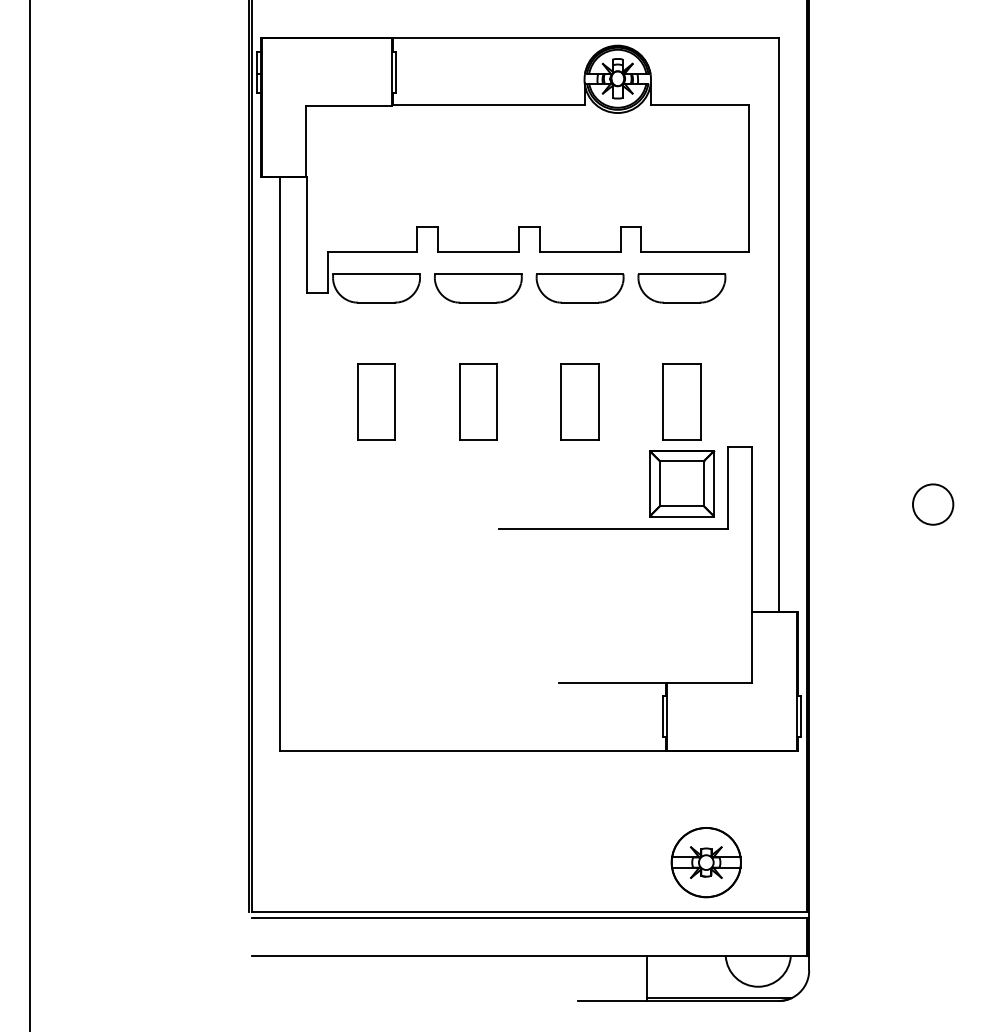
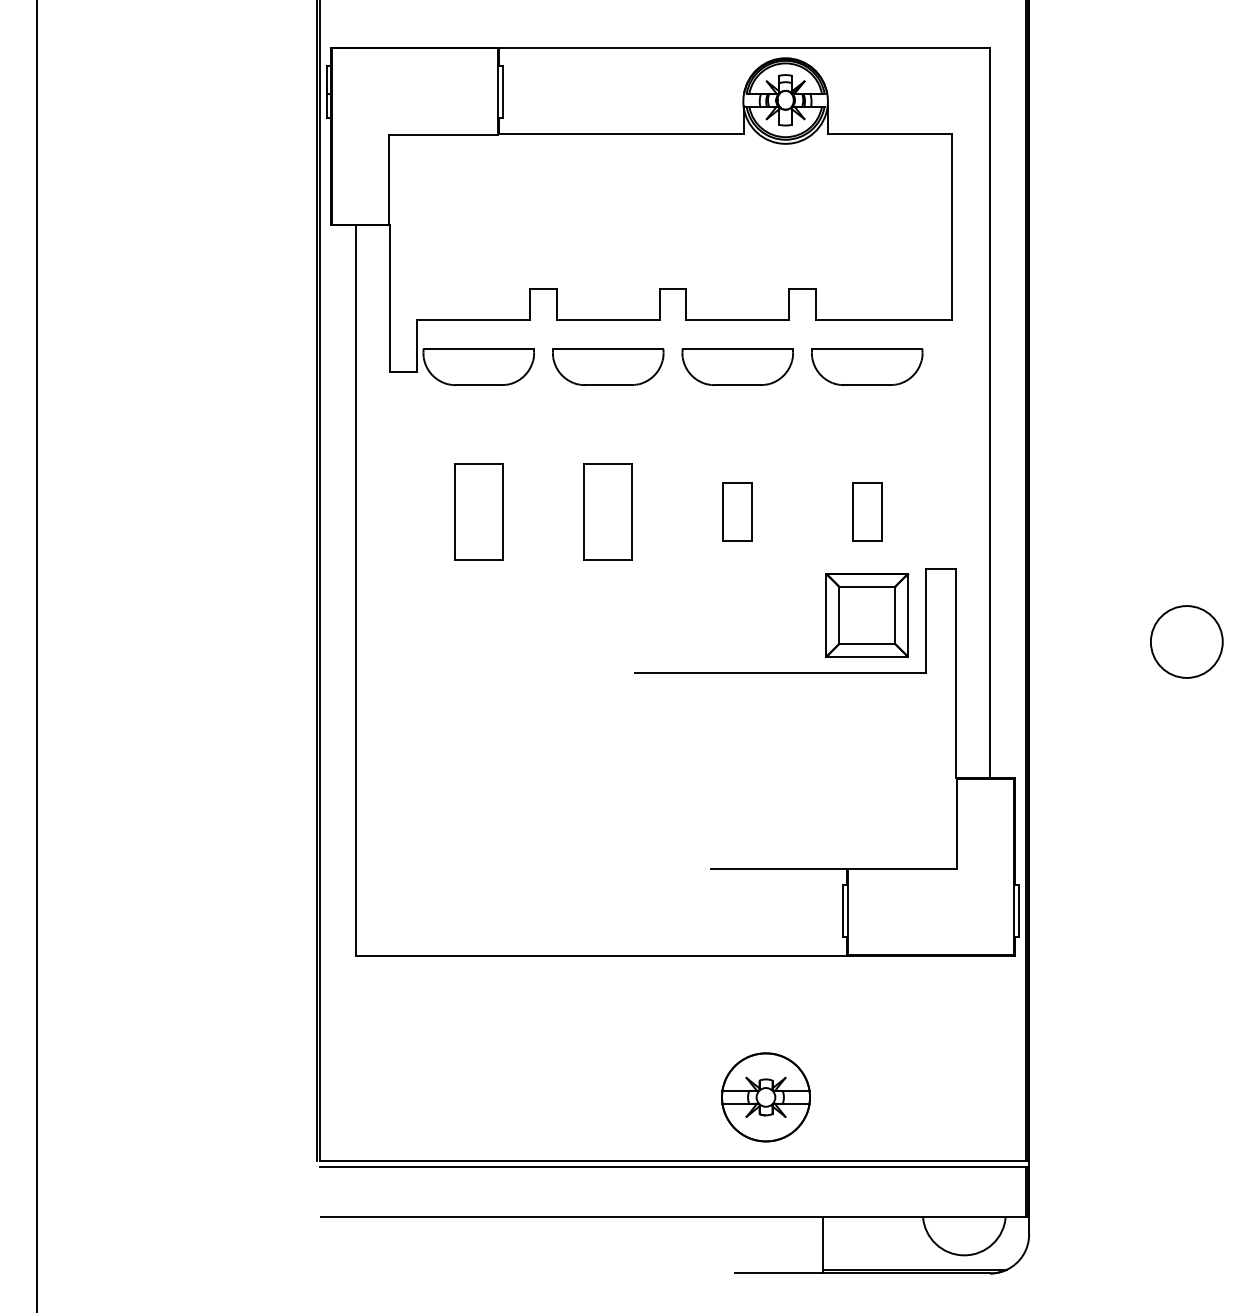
part: (579, 401) -> (736, 510), size x0.6
part: (681, 401) -> (866, 510), size x0.6
circle: (932, 504) -> (1185, 641), size x1.4
part: (705, 862) -> (764, 1097), moved

